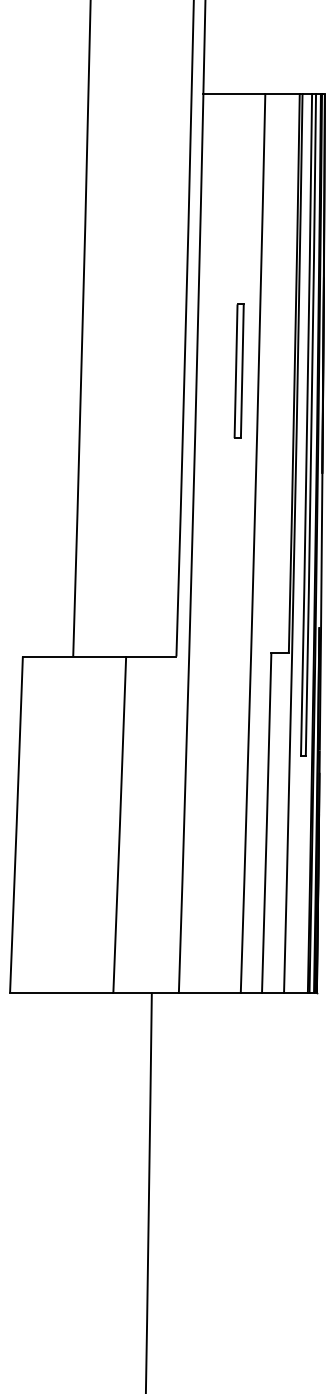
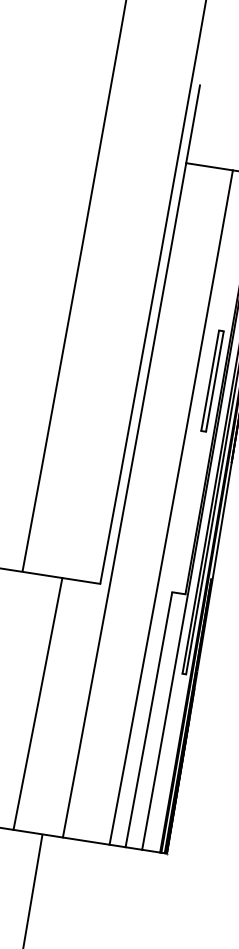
part: (238, 370) -> (212, 380), moved

